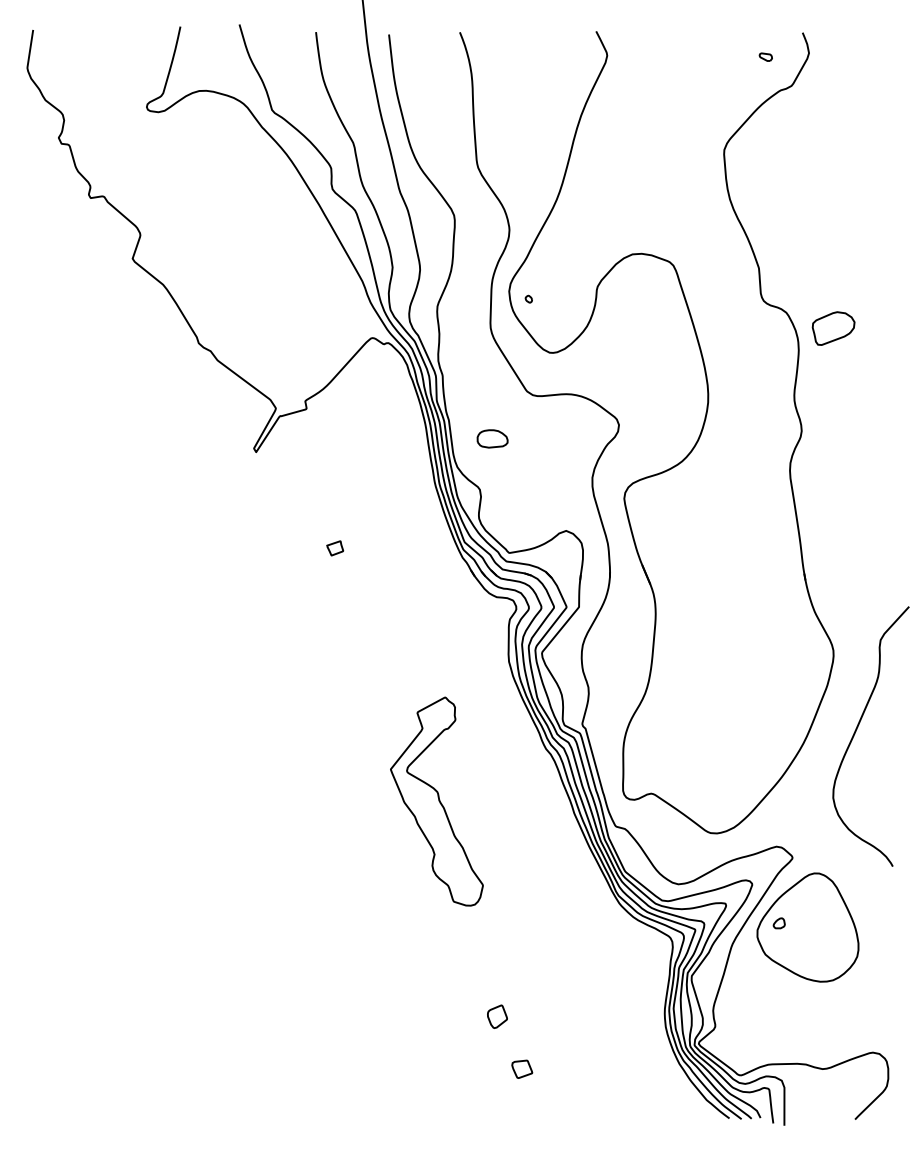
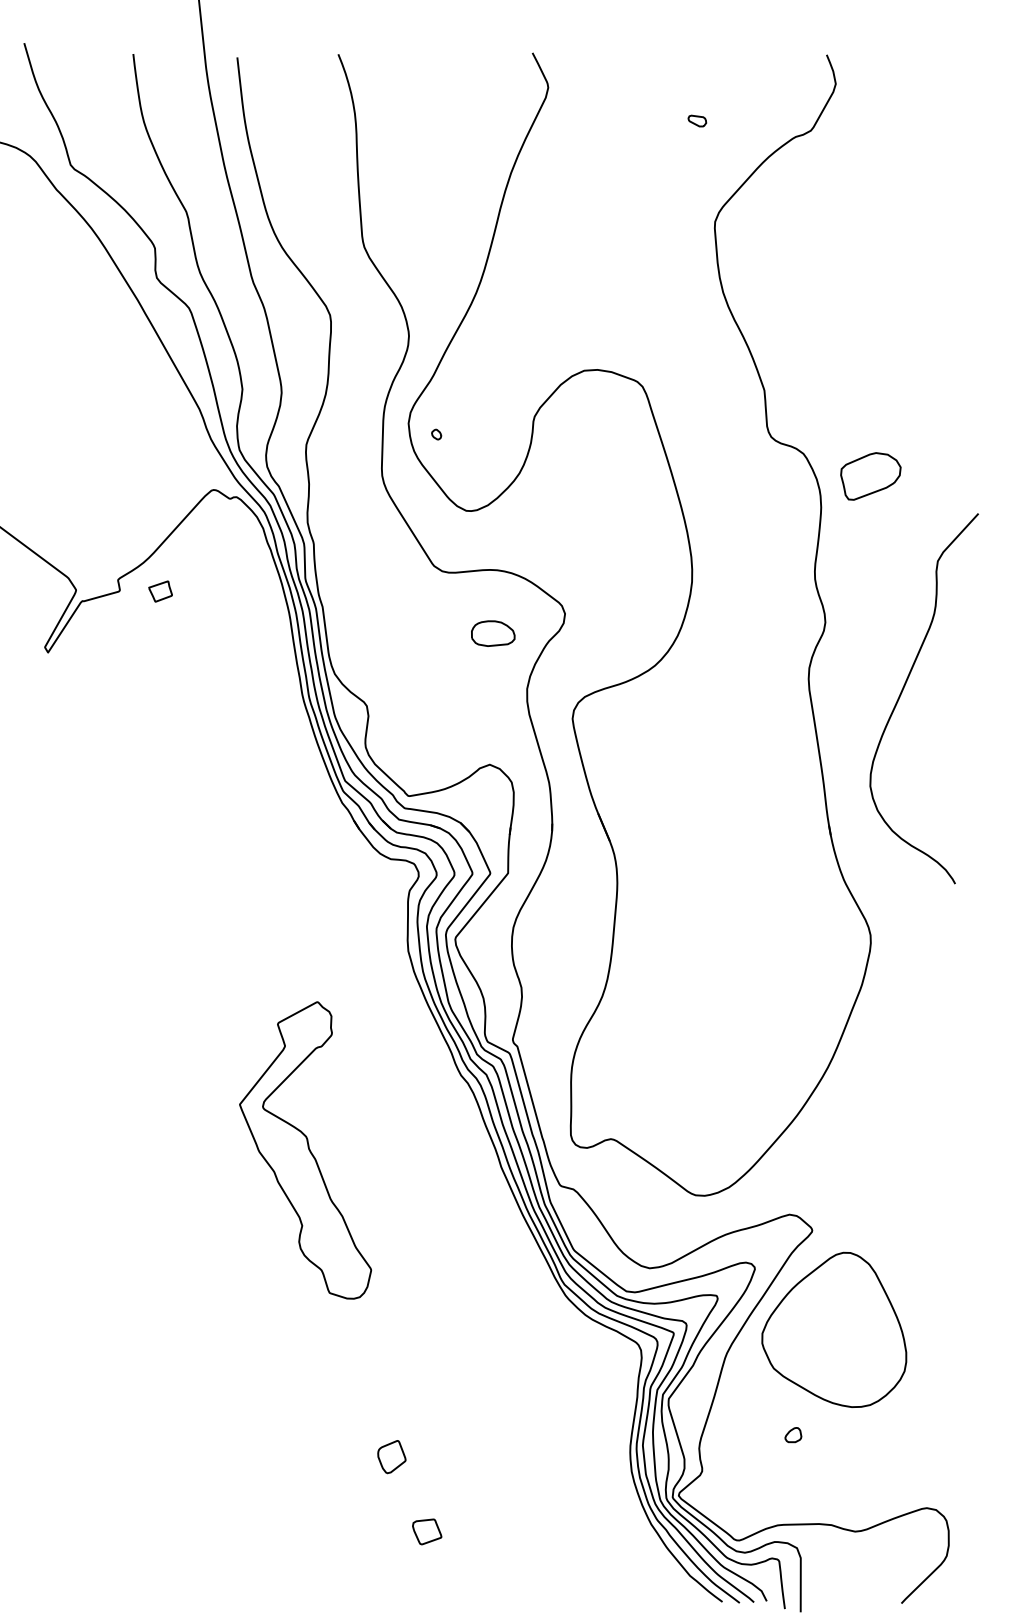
part: (765, 56) -> (696, 120), moved
part: (492, 438) -> (493, 633), moved
part: (335, 548) -> (161, 591), moved
curve: (857, 729) -> (904, 688), moved
part: (778, 923) -> (792, 1435), moved

